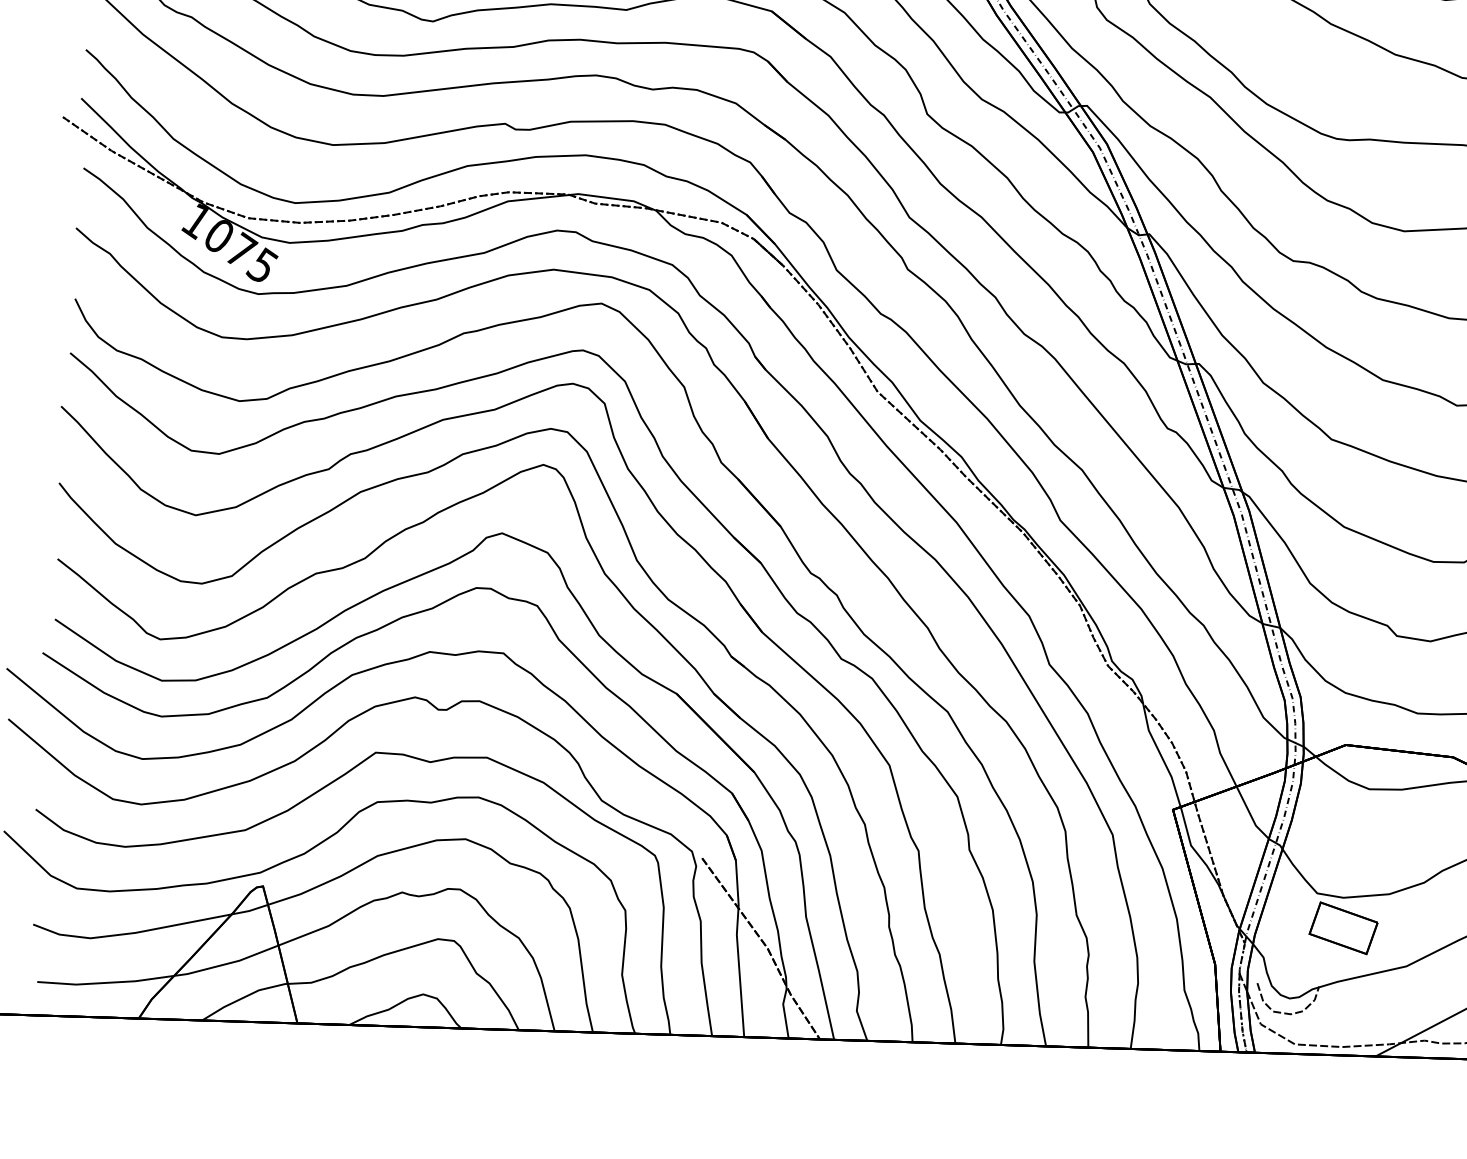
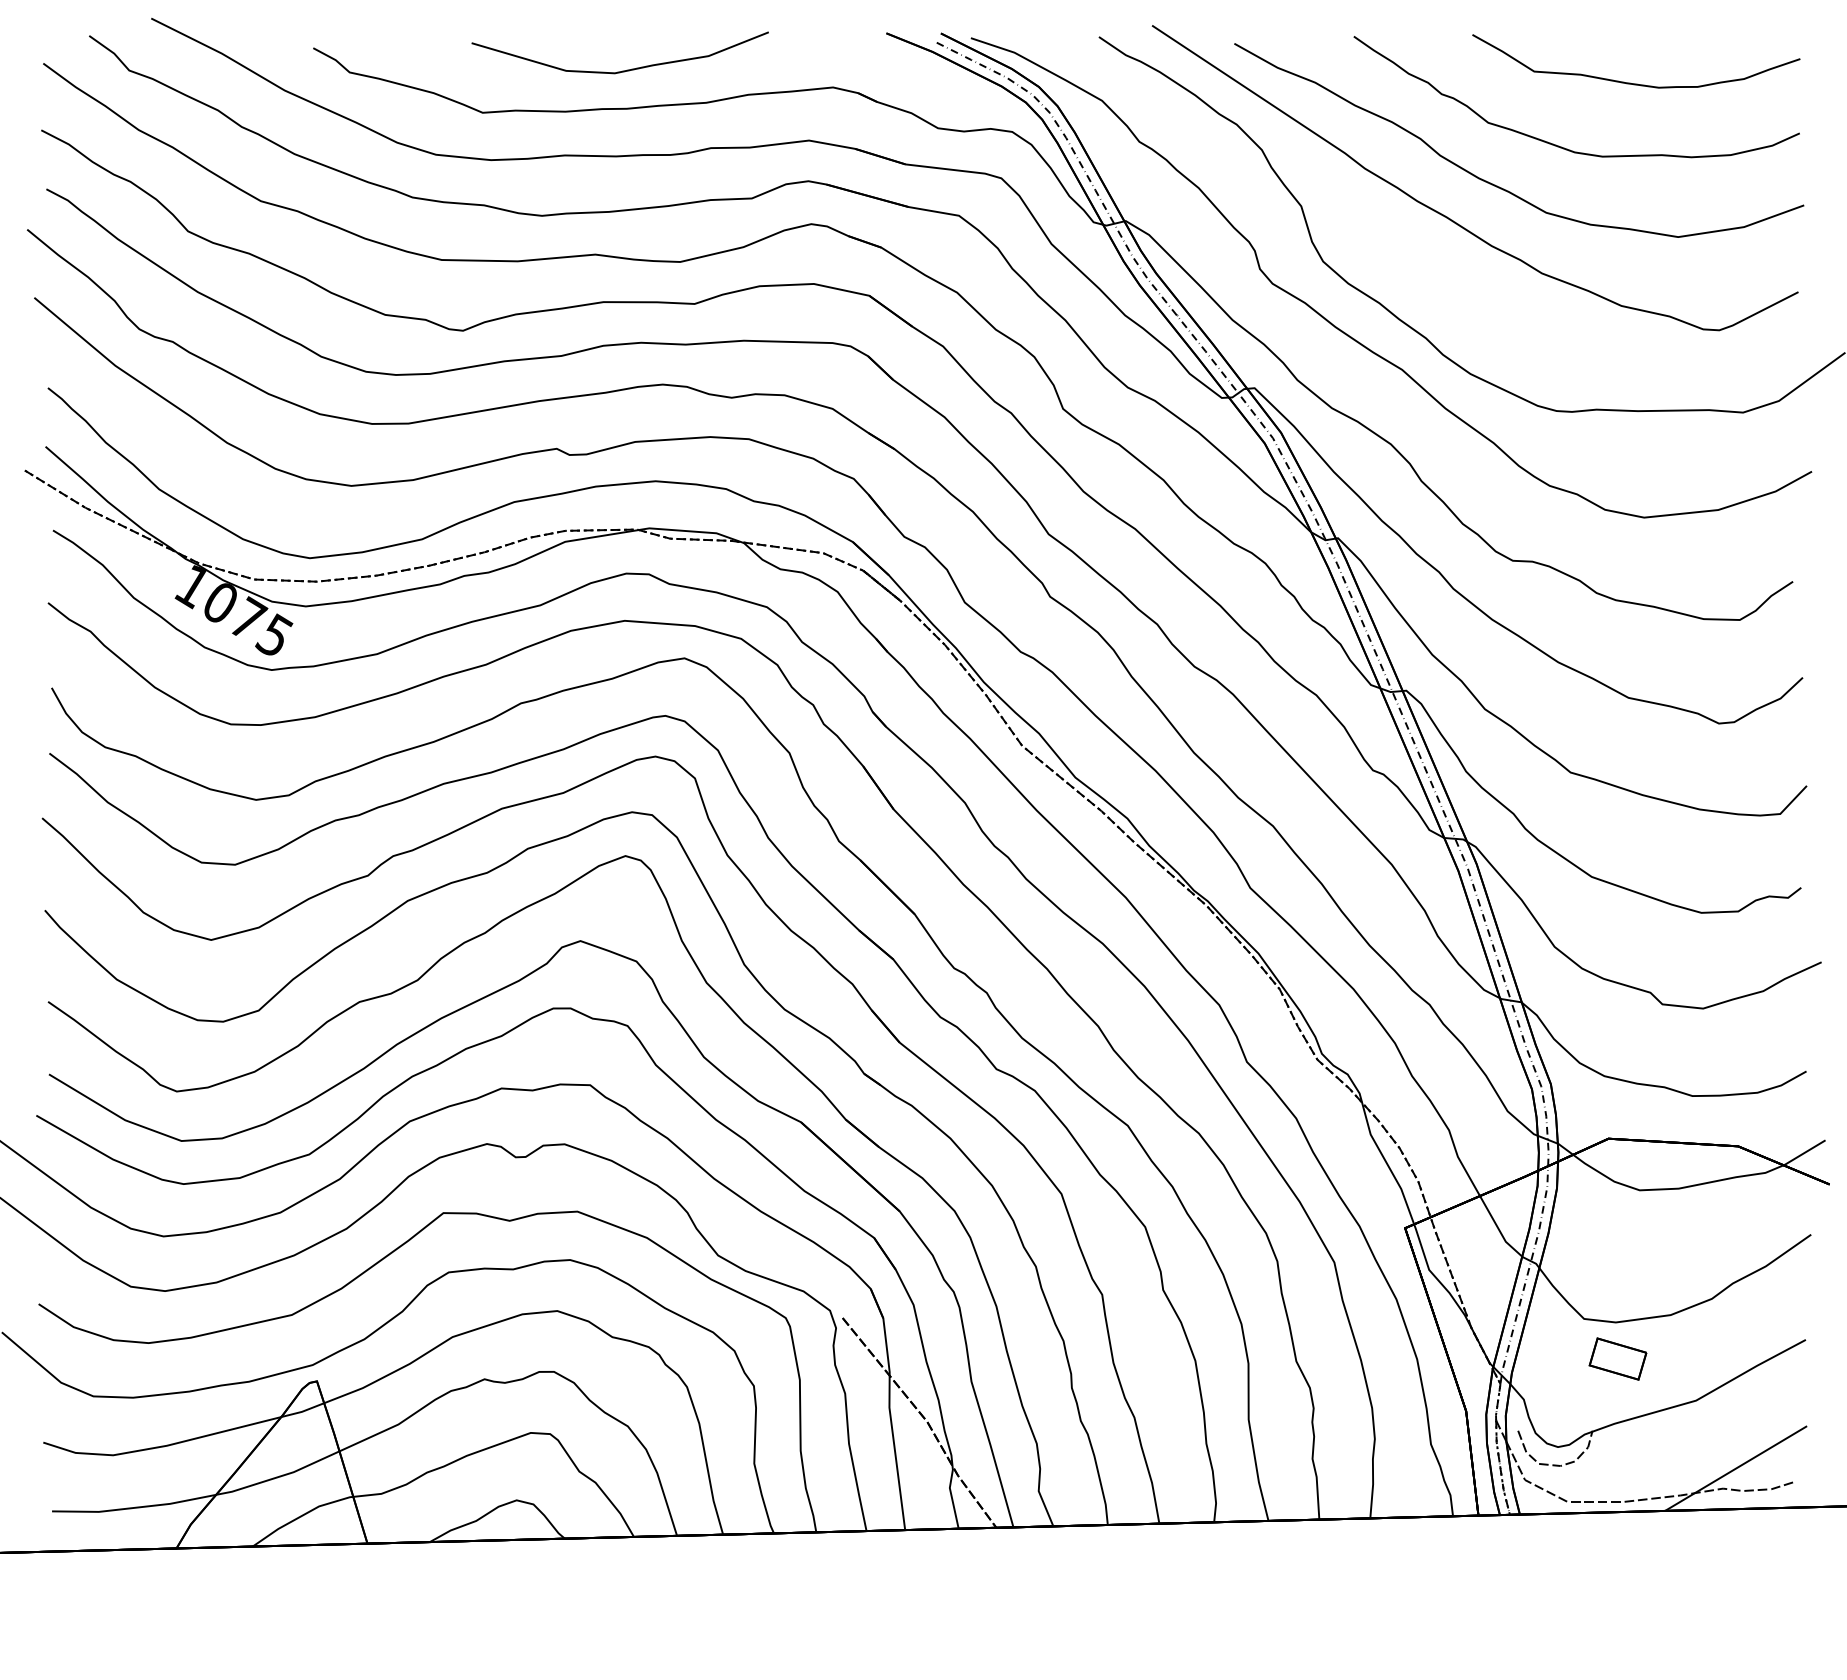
part: (1343, 927) -> (1617, 1358), size x0.7

